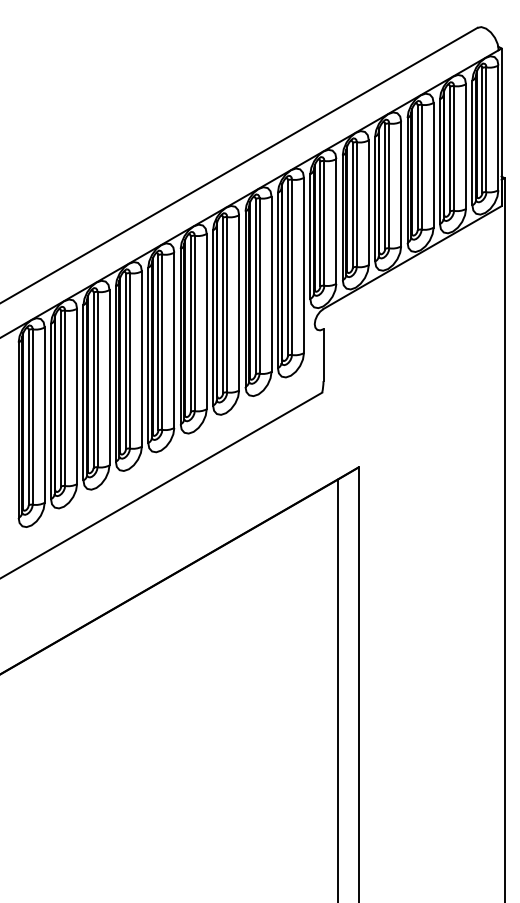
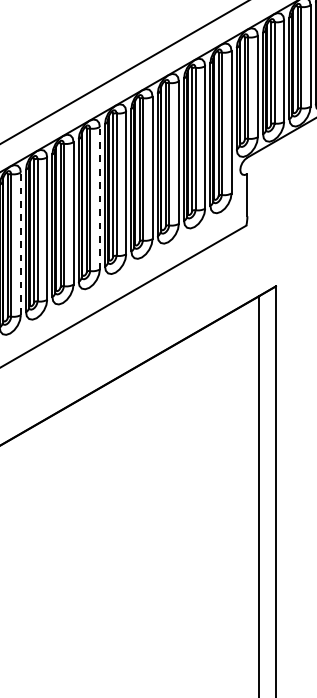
line: (141, 359) -> (99, 198), solid -> dashed
line: (44, 415) -> (20, 244), solid -> dashed

